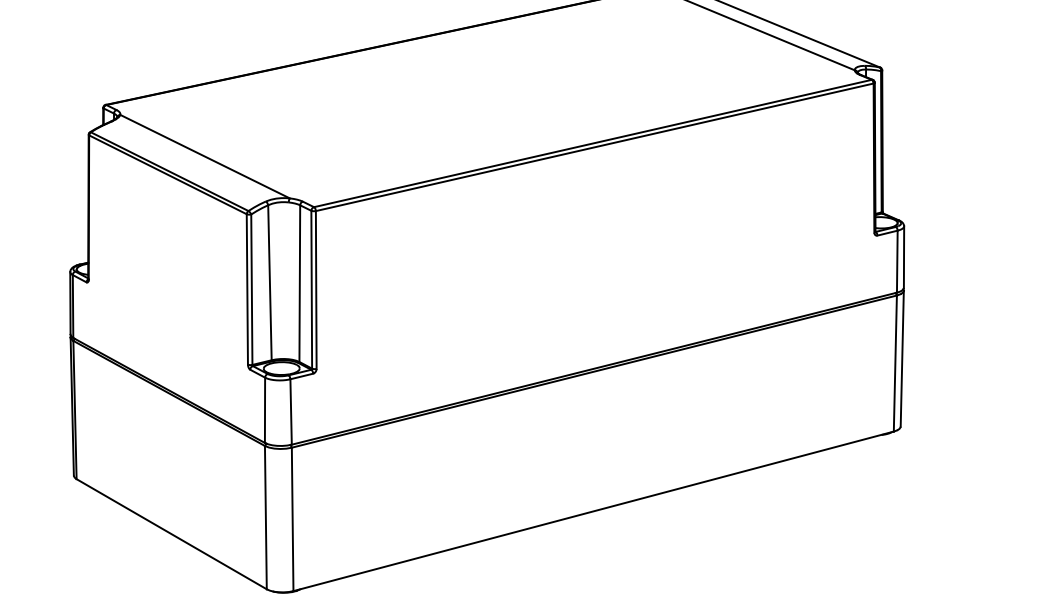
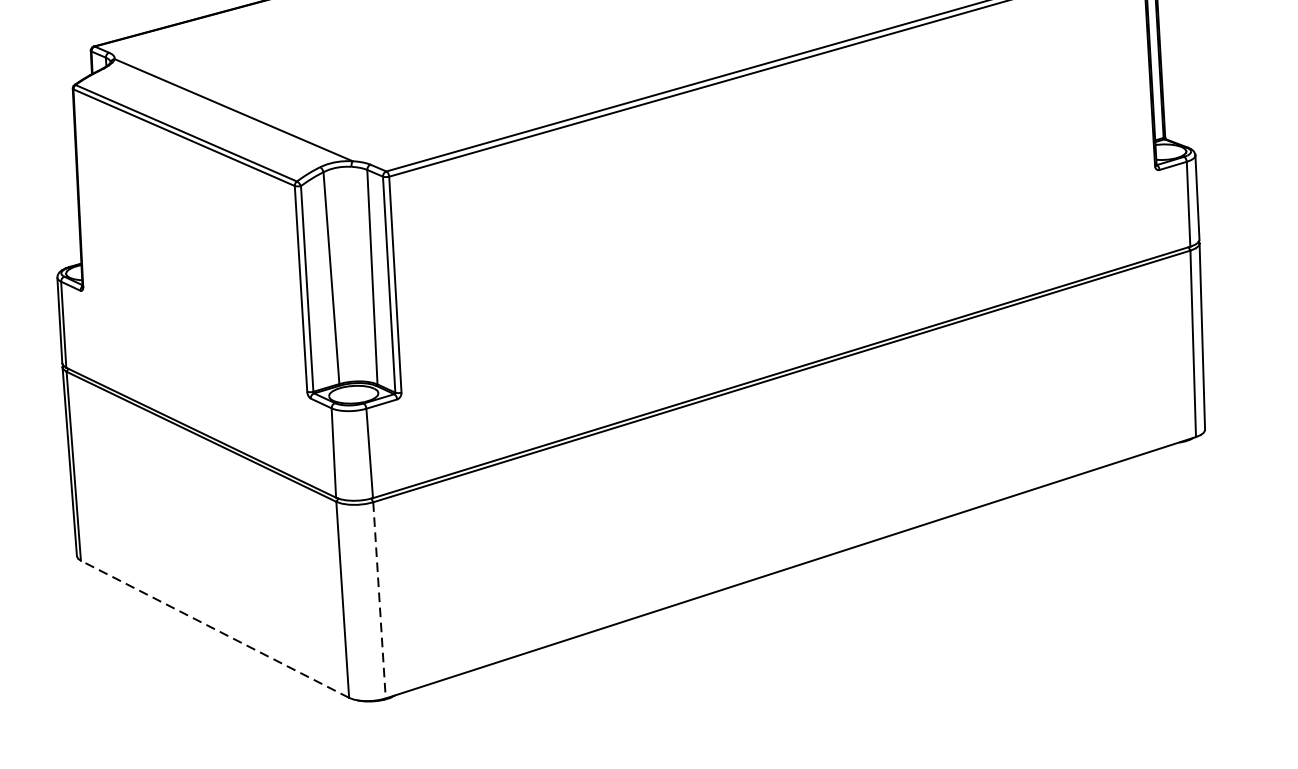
line: (292, 519) -> (379, 600), solid -> dashed
line: (171, 534) -> (214, 629), solid -> dashed

